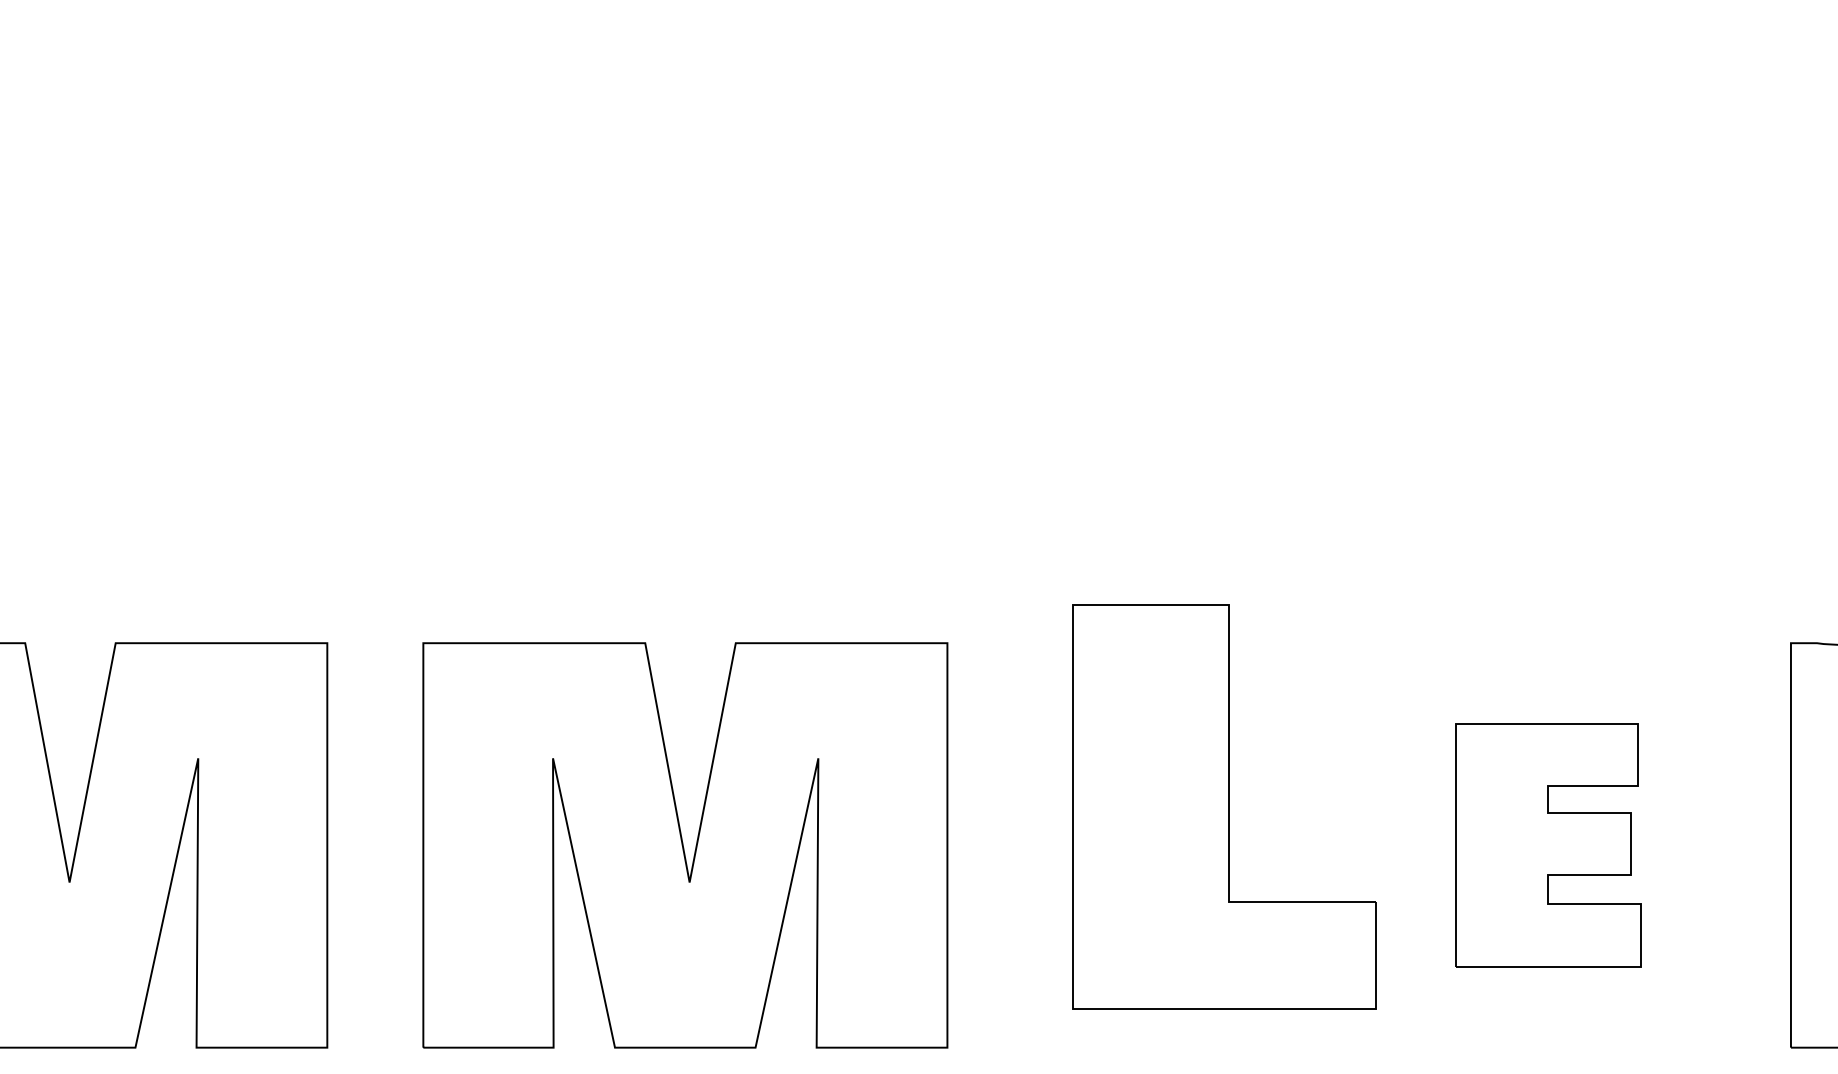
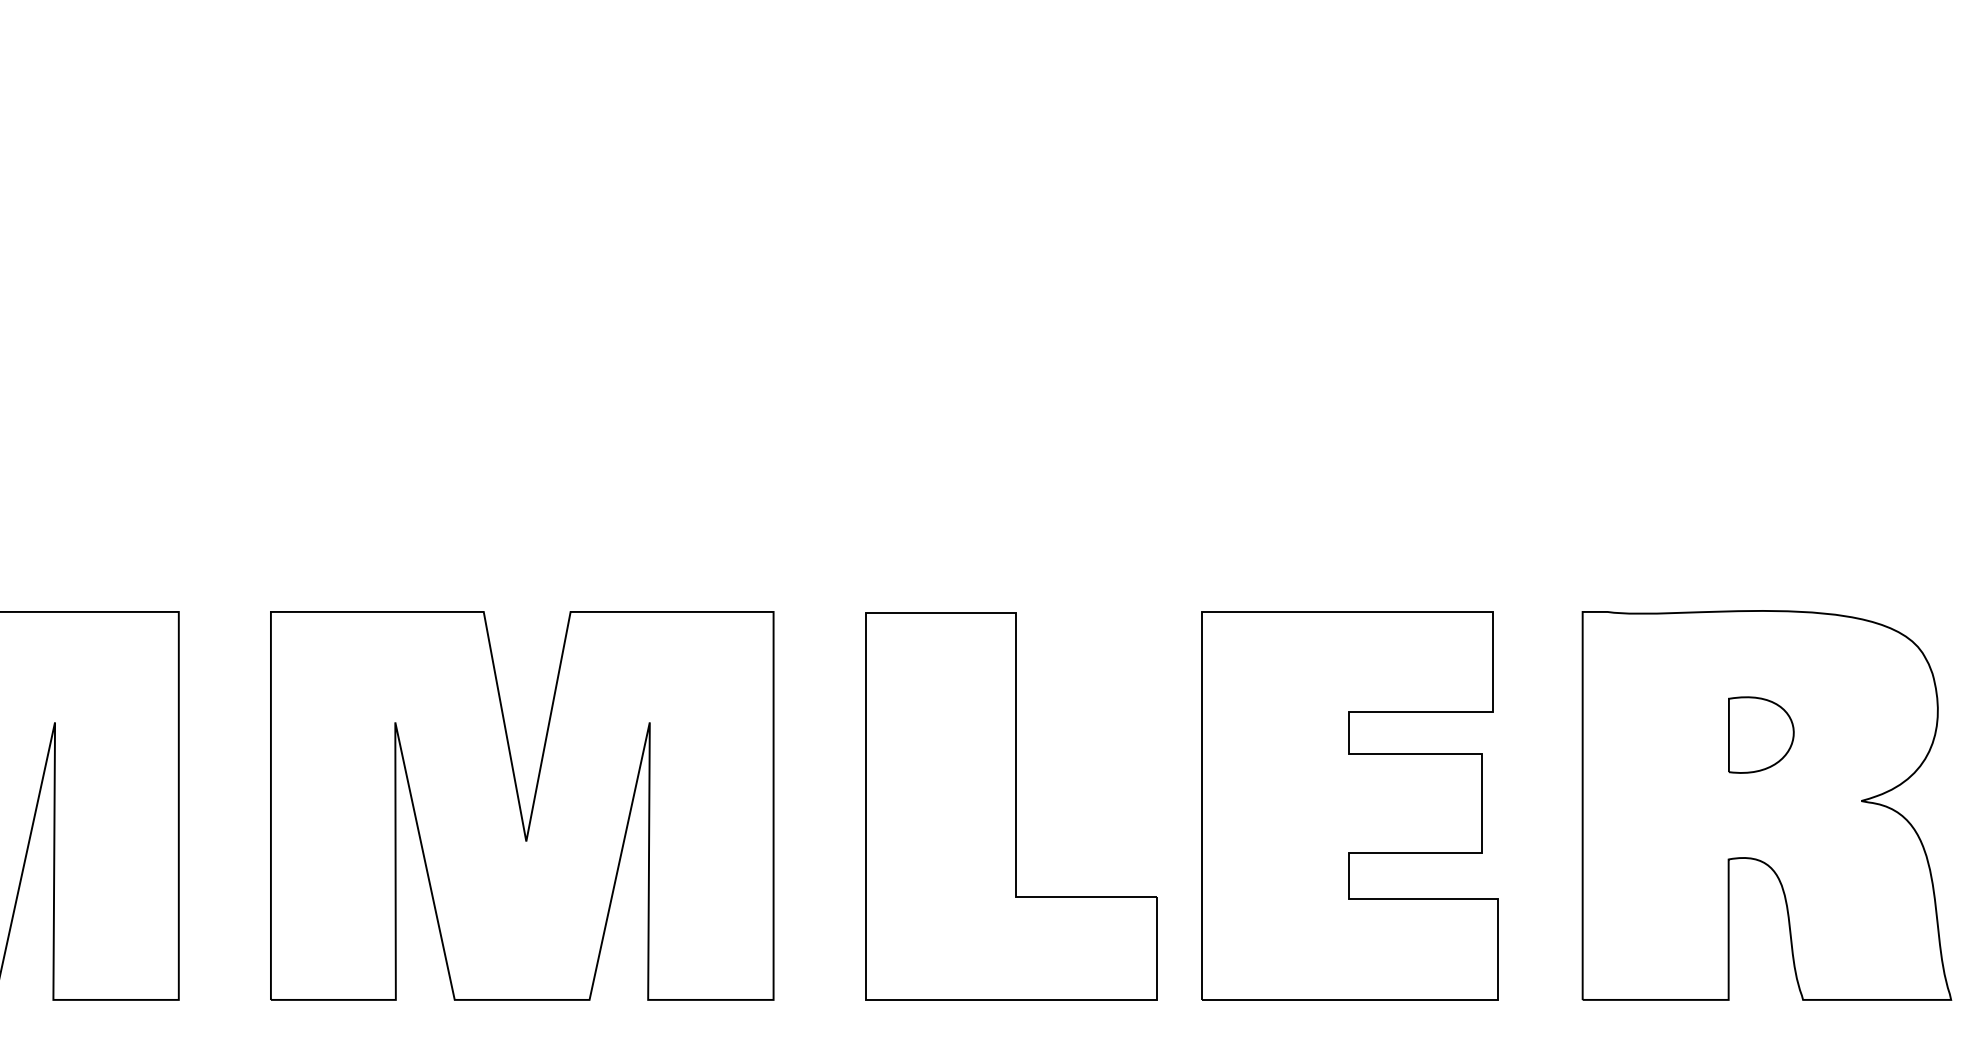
part: (1224, 807) -> (1011, 806), moved
part: (1547, 844) -> (1349, 805), size x1.67

